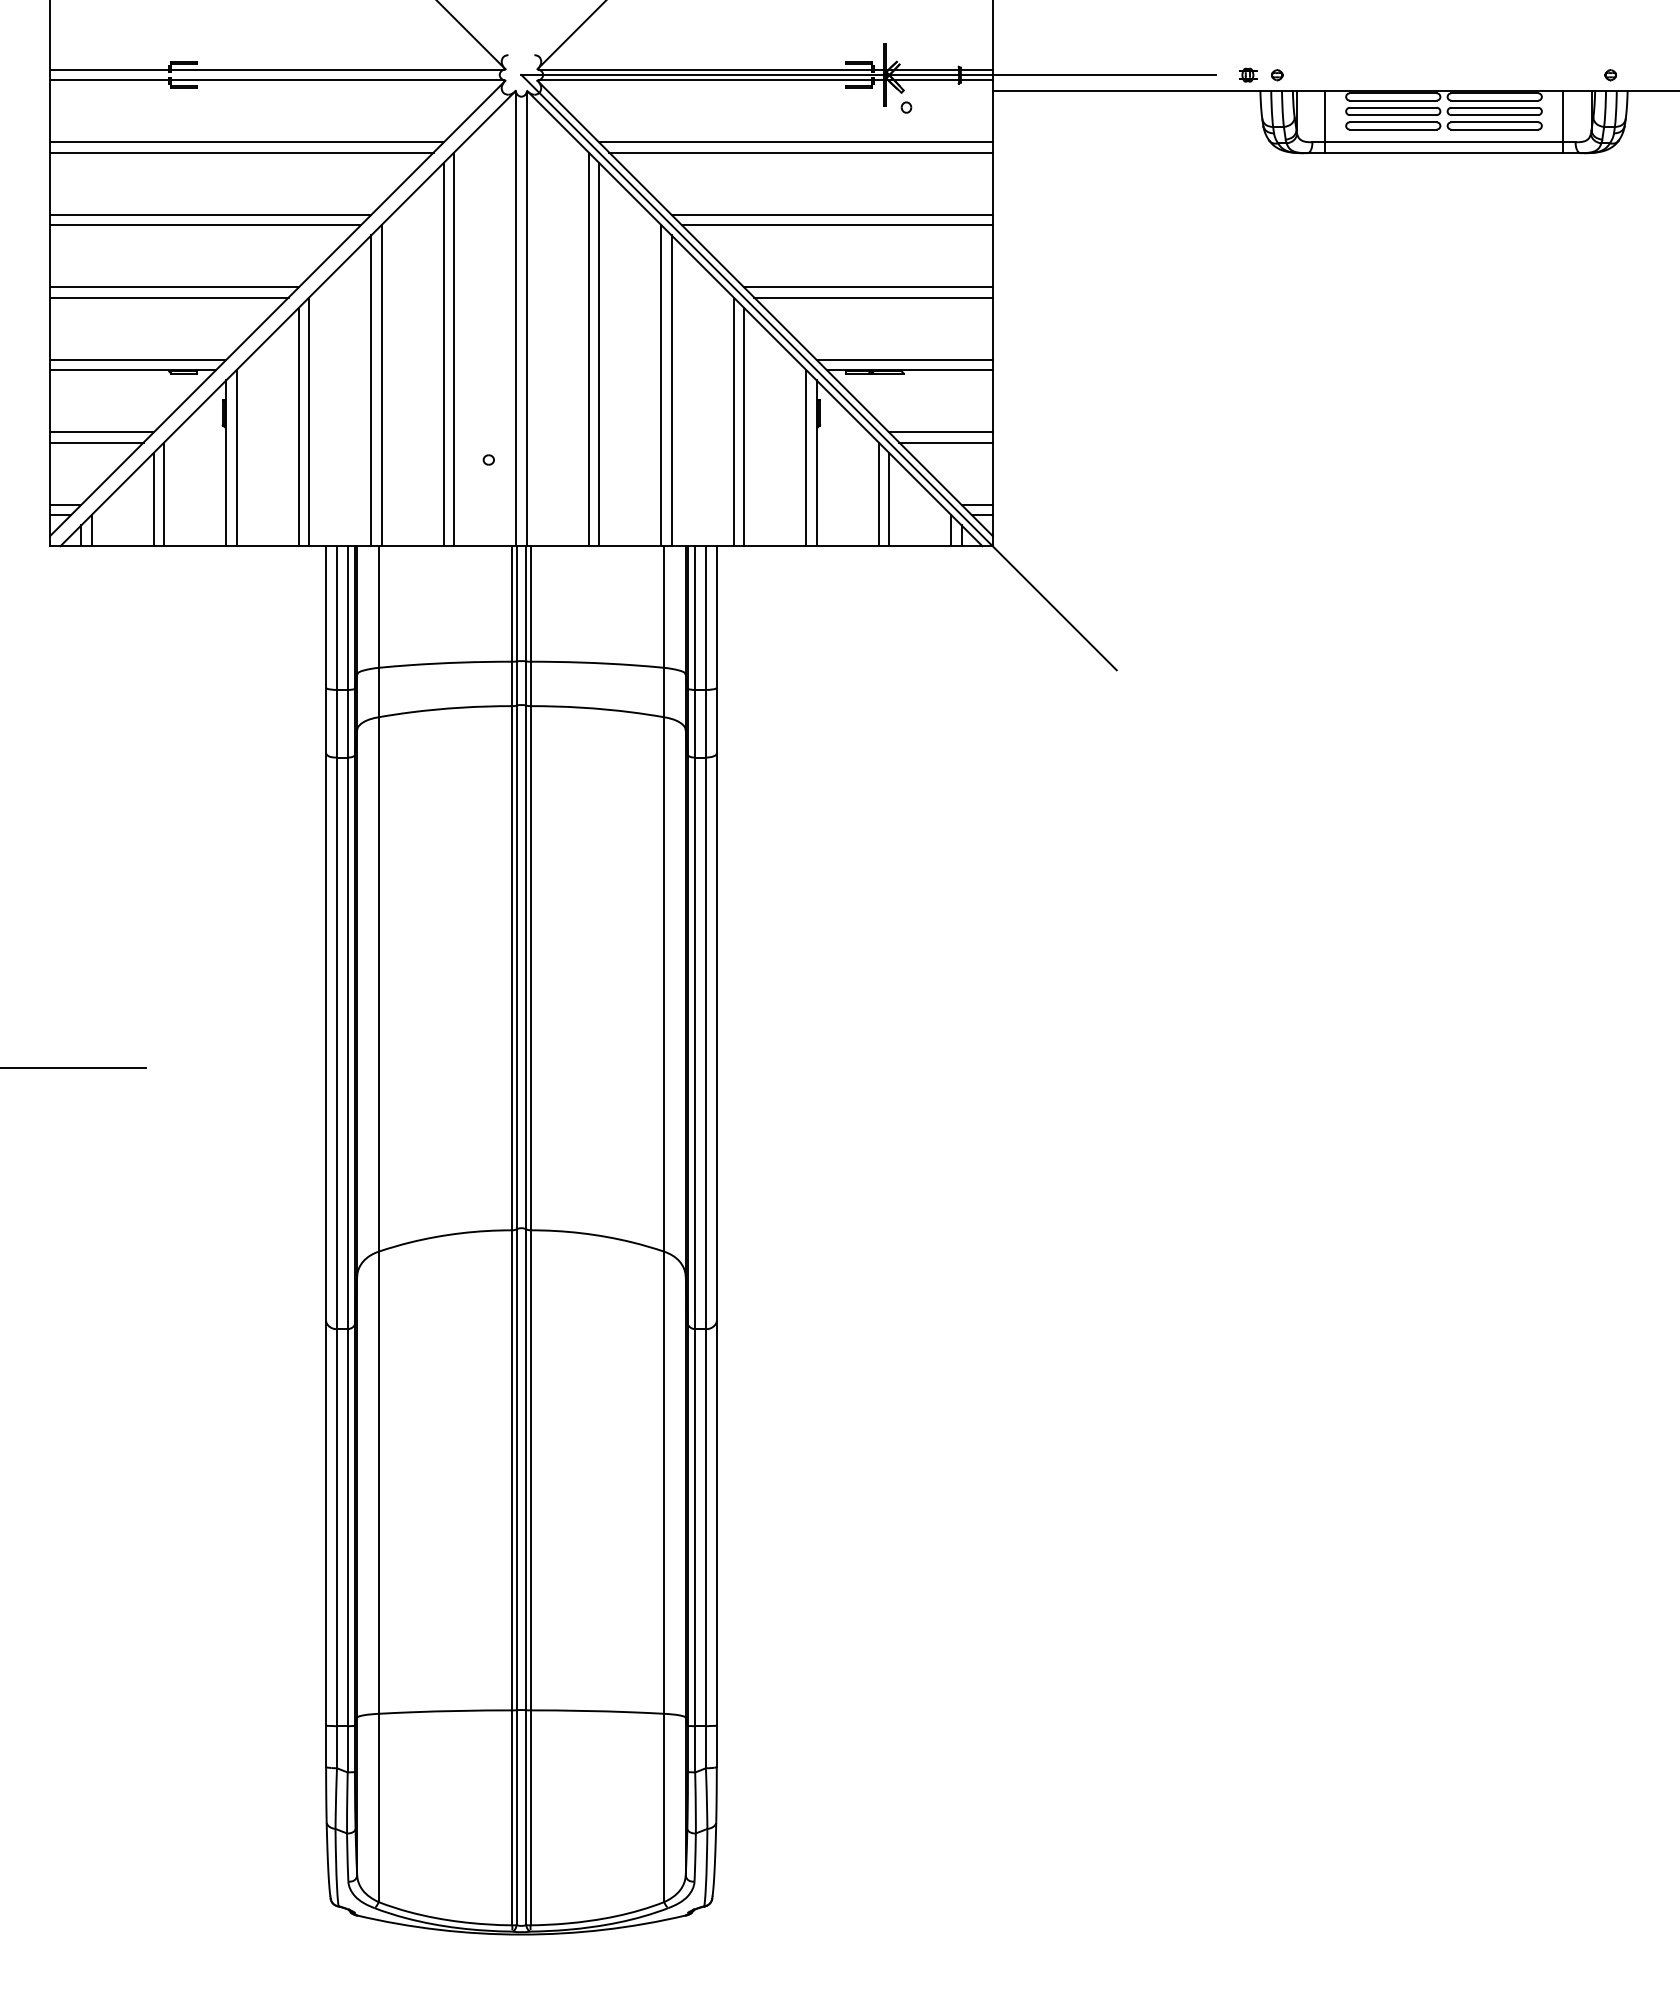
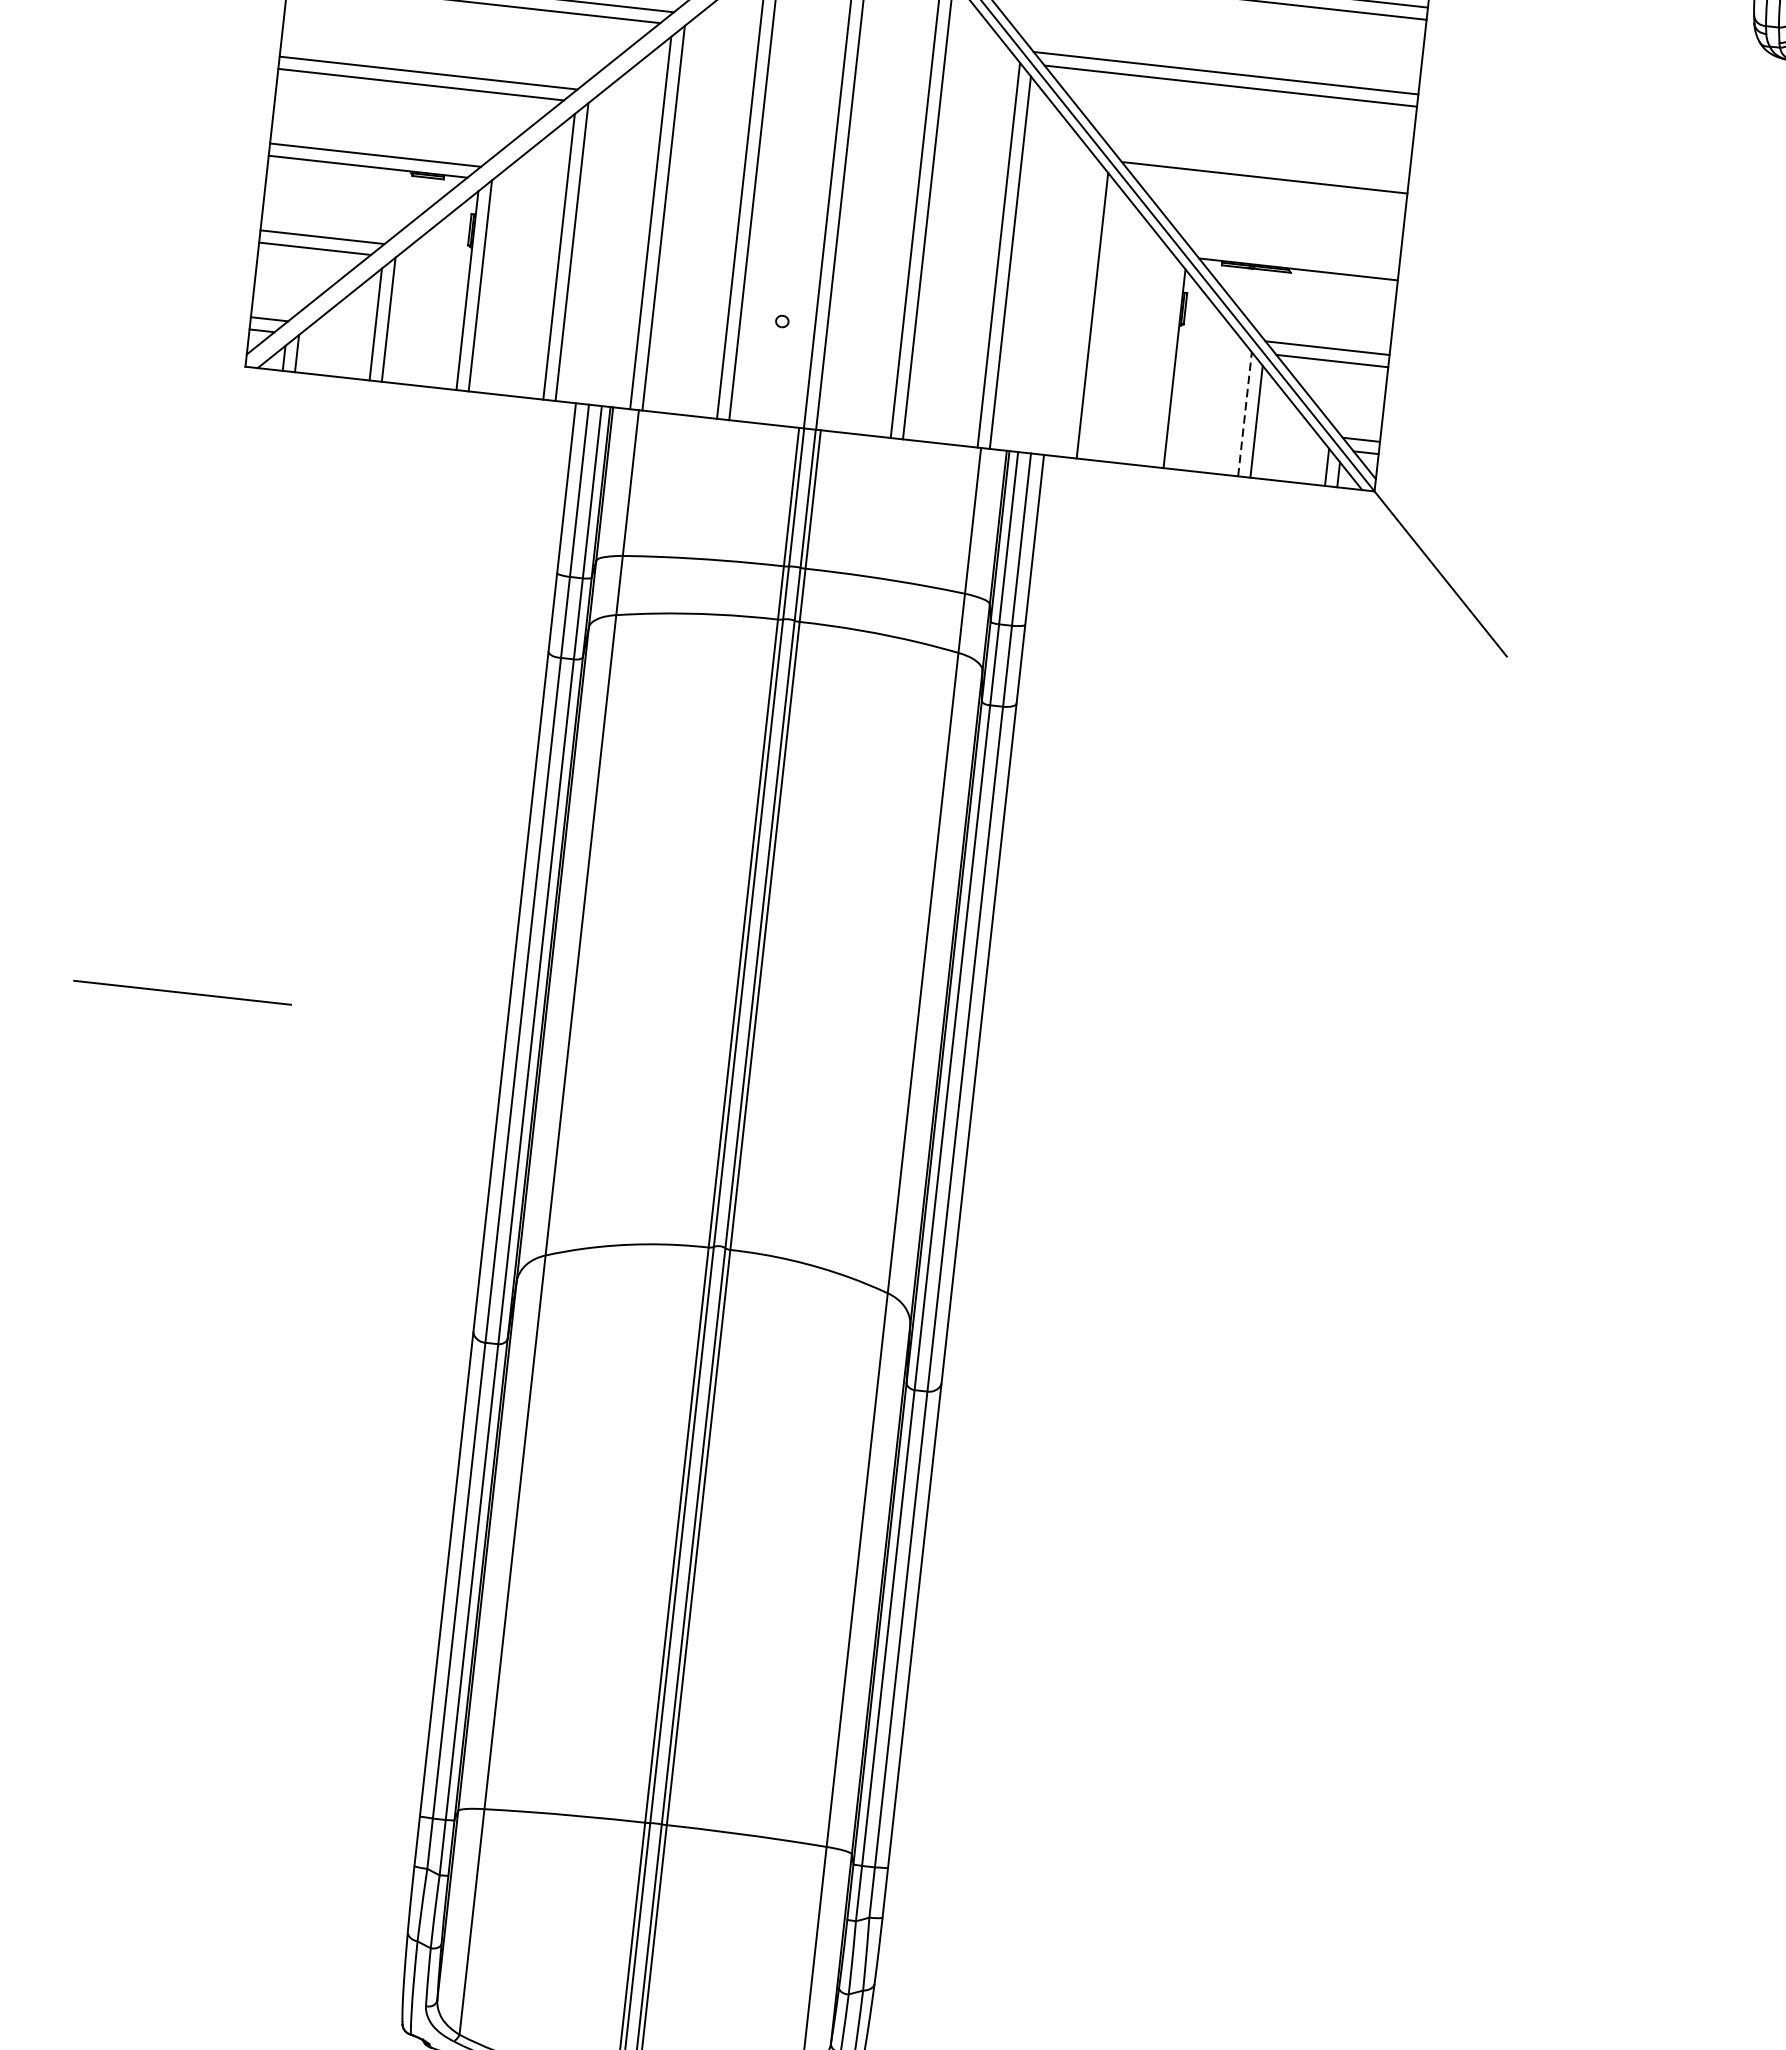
line: (868, 287) -> (1260, 165), removed
line: (904, 359) -> (1293, 256), removed
line: (733, 421) -> (1080, 307), removed
line: (806, 458) -> (1163, 361), removed
line: (878, 494) -> (1244, 414), solid -> dashed

